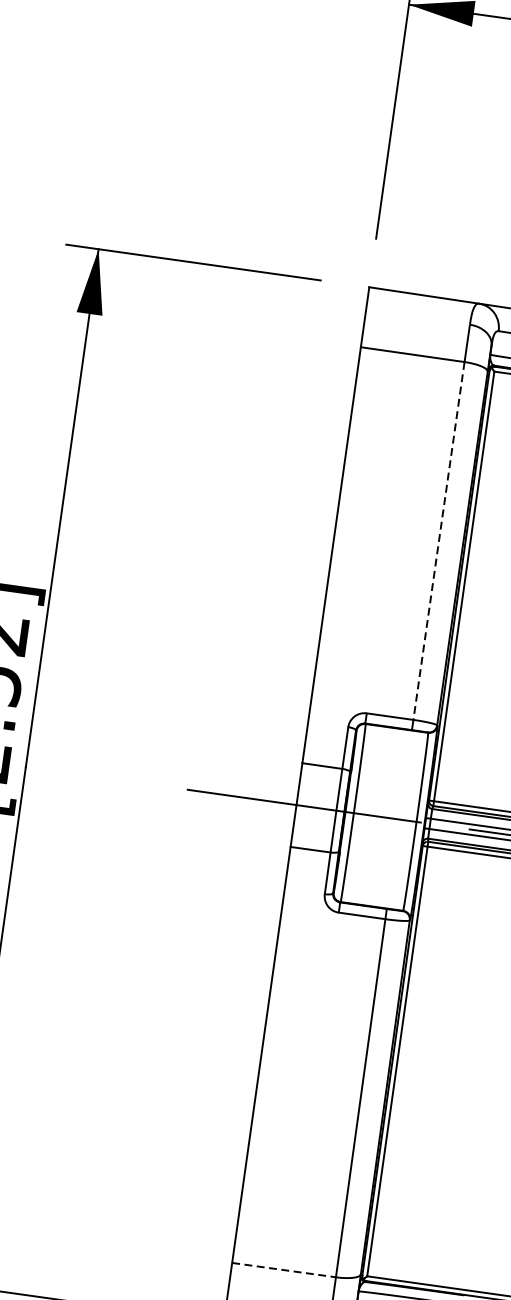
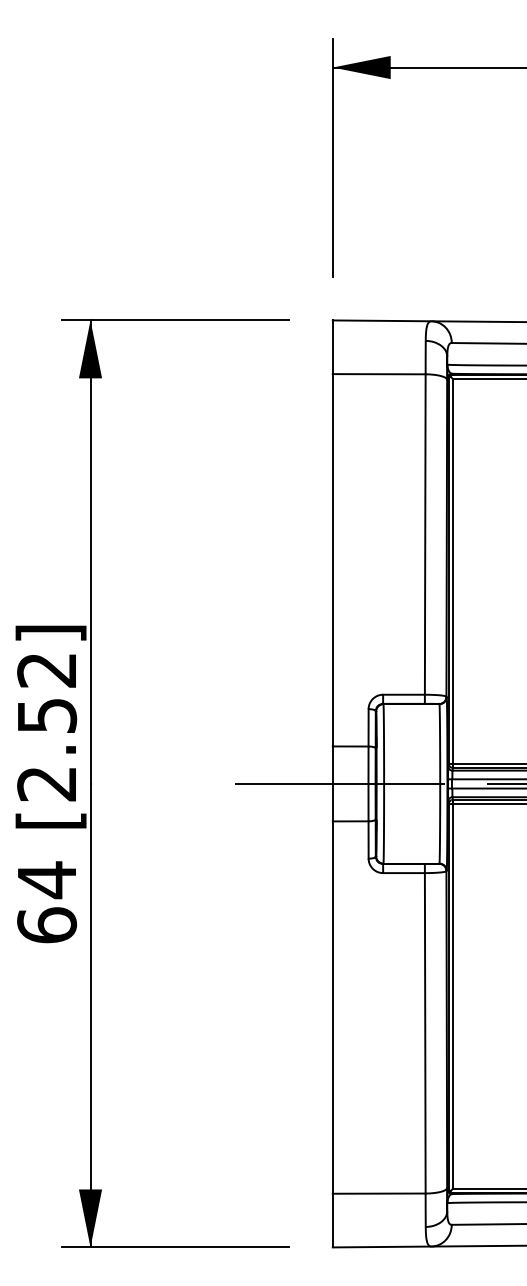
line: (439, 542) -> (425, 535), dashed -> solid
line: (284, 1270) -> (379, 1193), dashed -> solid

